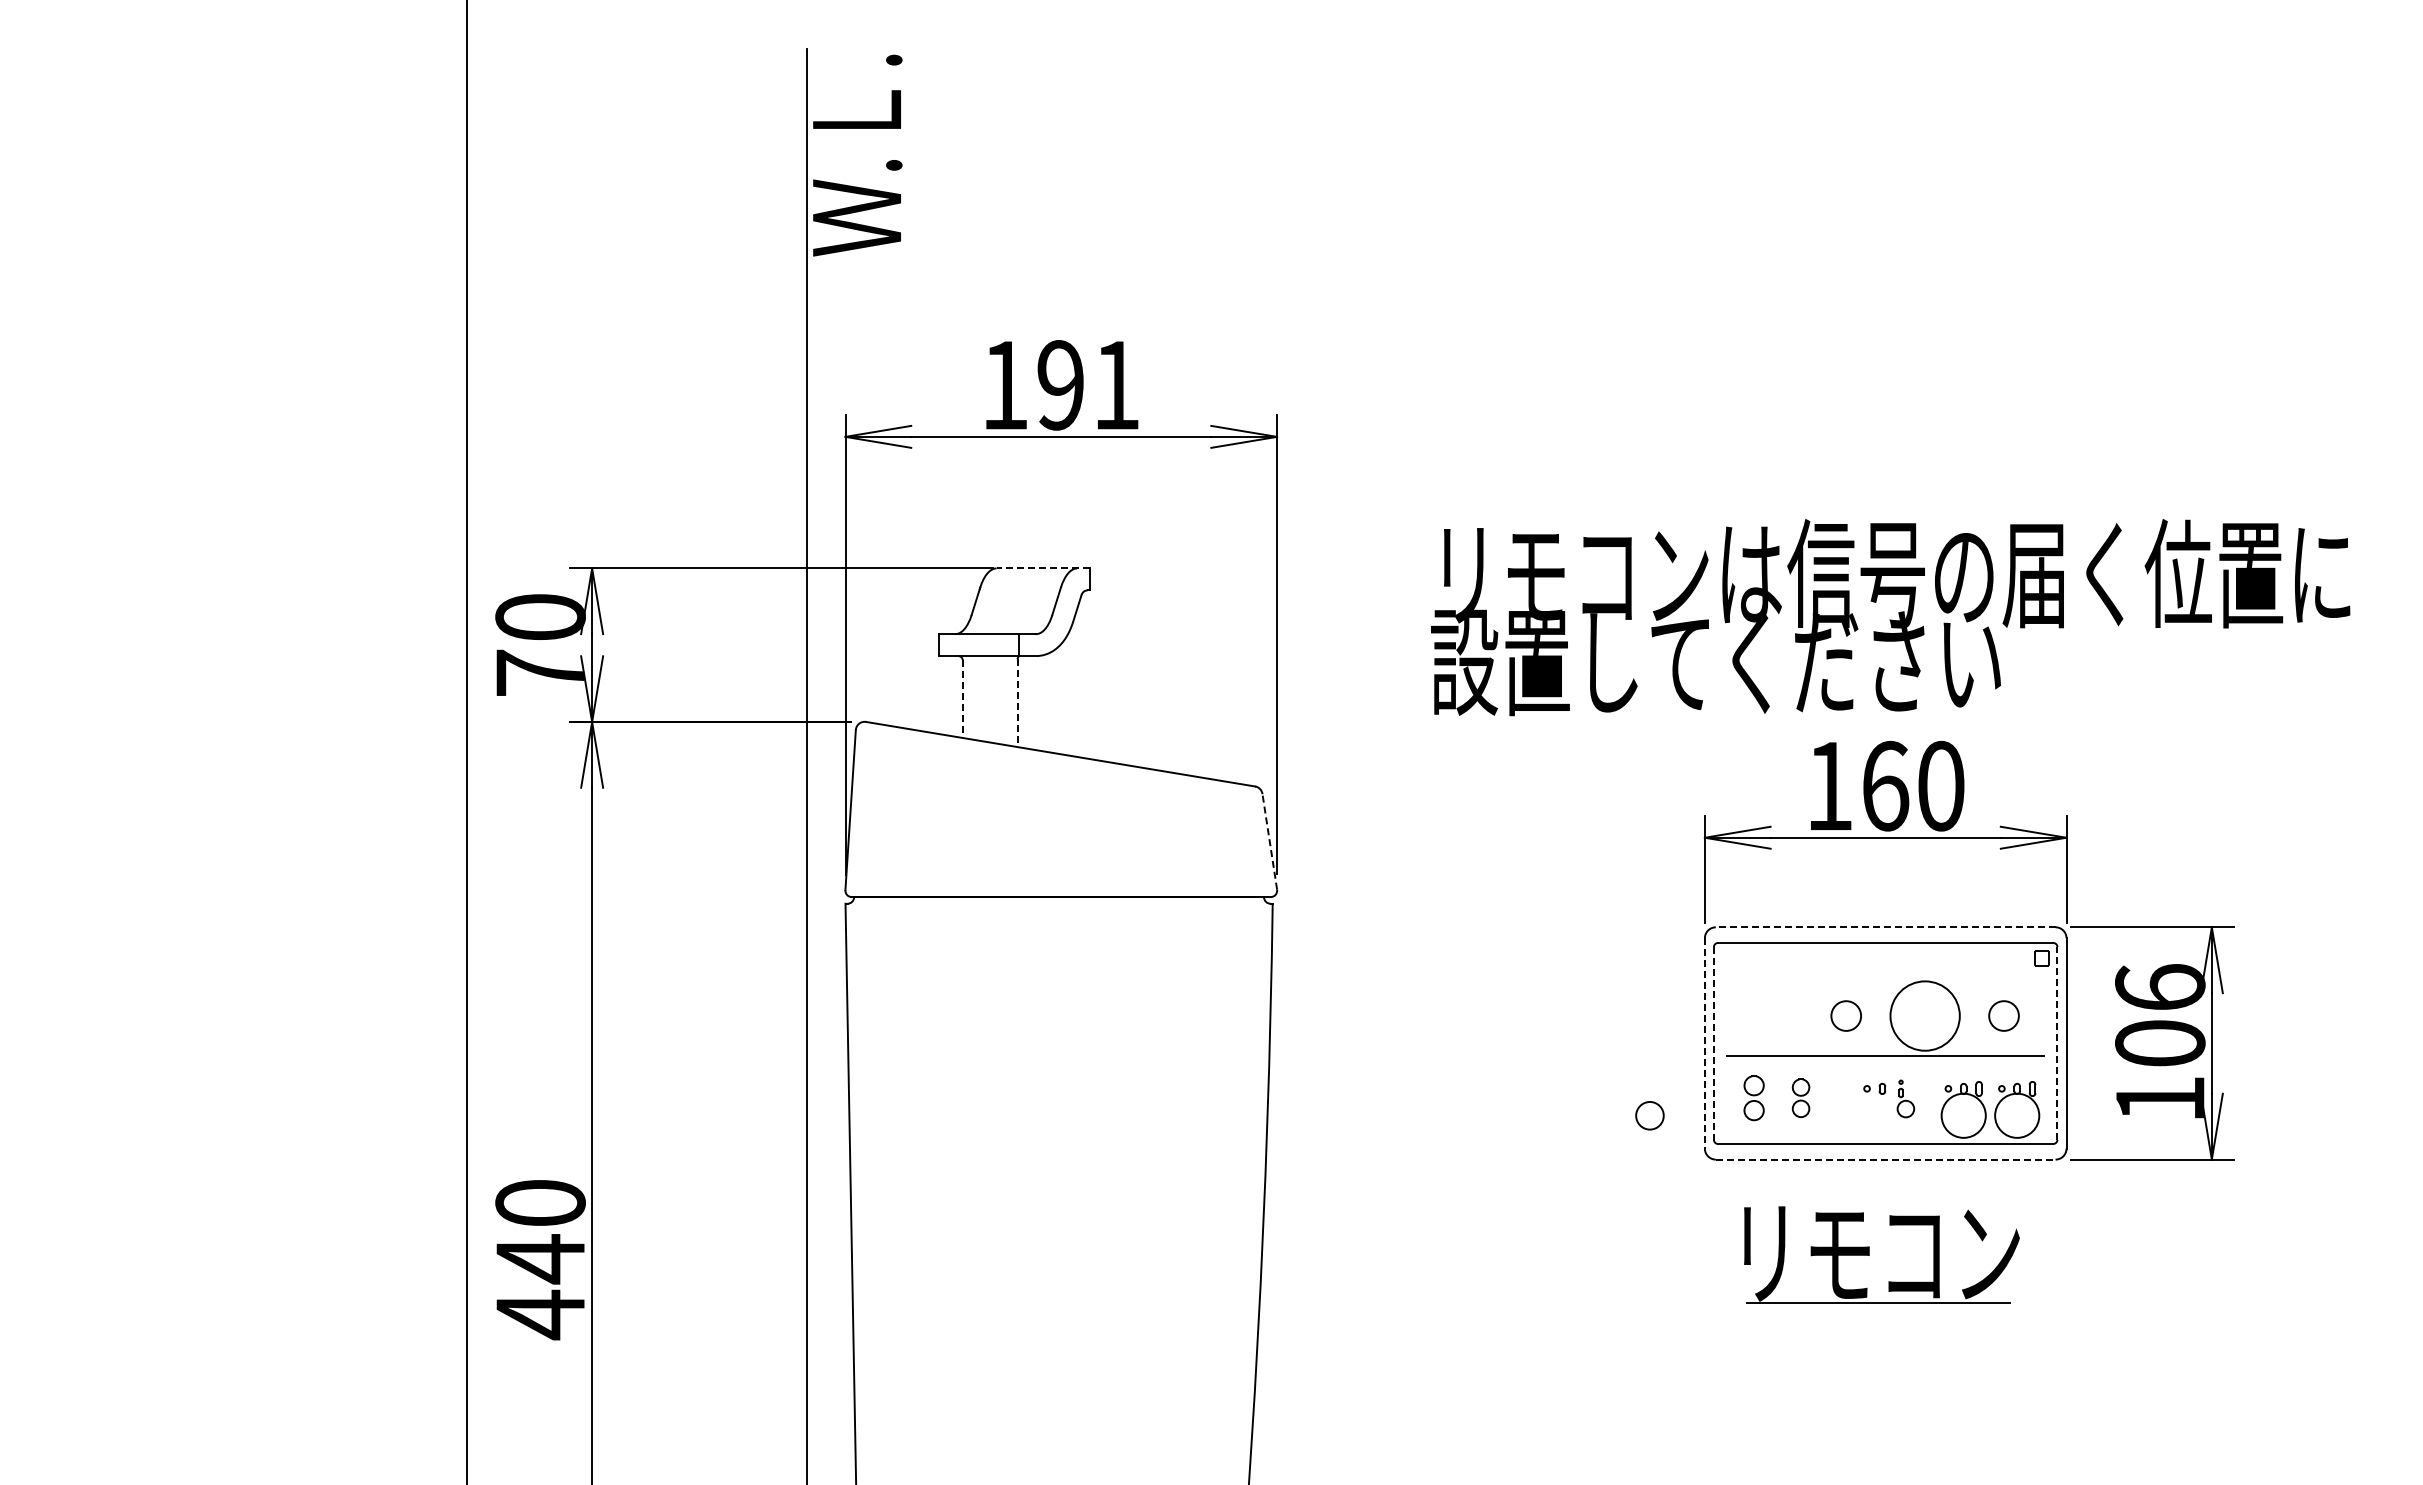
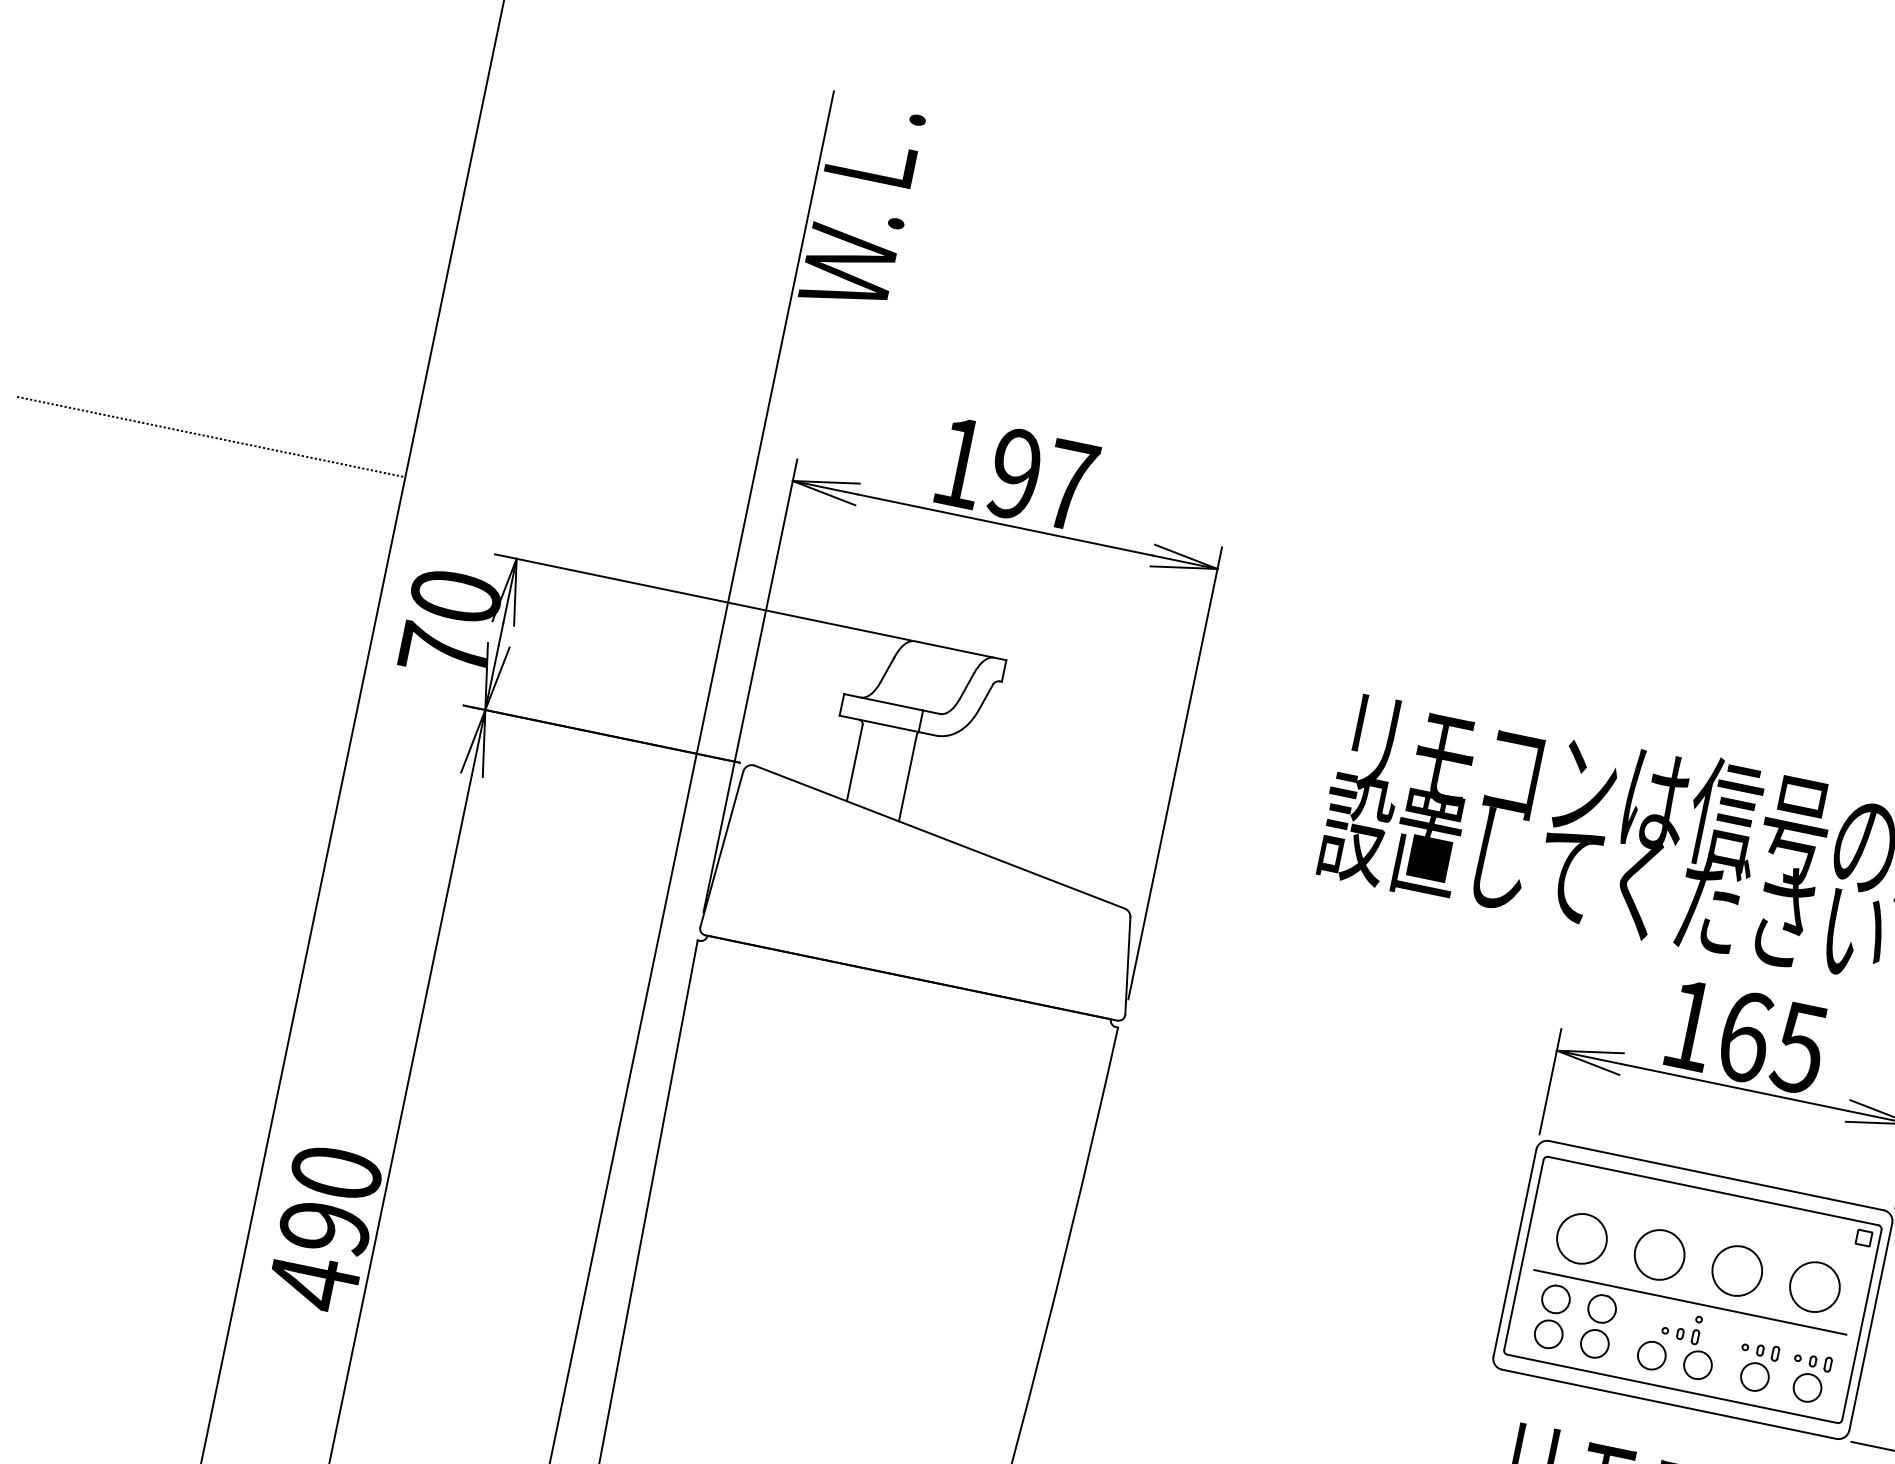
text: (1117, 385) -> (1070, 485), 191 -> 197
line: (269, 511) -> (210, 437), added
line: (1043, 568) -> (960, 650), dashed -> solid
line: (962, 699) -> (854, 763), dashed -> solid
line: (1017, 703) -> (907, 778), dashed -> solid
text: (1940, 785) -> (1799, 1047), 160 -> 165
line: (1269, 841) -> (1127, 965), dashed -> solid
line: (1885, 927) -> (1716, 1175), dashed -> solid
circle: (1766, 1015) -> (1581, 1238), added
circle: (1846, 1015) -> (1660, 1254), size x1.67
circle: (1924, 1015) -> (1736, 1270), size x0.71
circle: (2003, 1015) -> (1814, 1286), size x1.67
line: (2057, 1042) -> (1862, 1324), dashed -> solid
line: (1704, 1043) -> (1514, 1253), dashed -> solid
line: (1713, 1043) -> (1523, 1254), dashed -> solid
part: (1753, 1098) -> (1551, 1317), size x1.43
part: (1800, 1098) -> (1597, 1326), size x1.67
part: (1905, 1098) -> (1701, 1348), size x1.67
circle: (1649, 1115) -> (1651, 1355), moved
circle: (1963, 1115) -> (1754, 1376), size x0.62
circle: (2017, 1115) -> (1807, 1387), size x0.62
line: (1885, 1159) -> (1669, 1404), dashed -> solid
text: (540, 1259) -> (325, 1228), 440 -> 490

